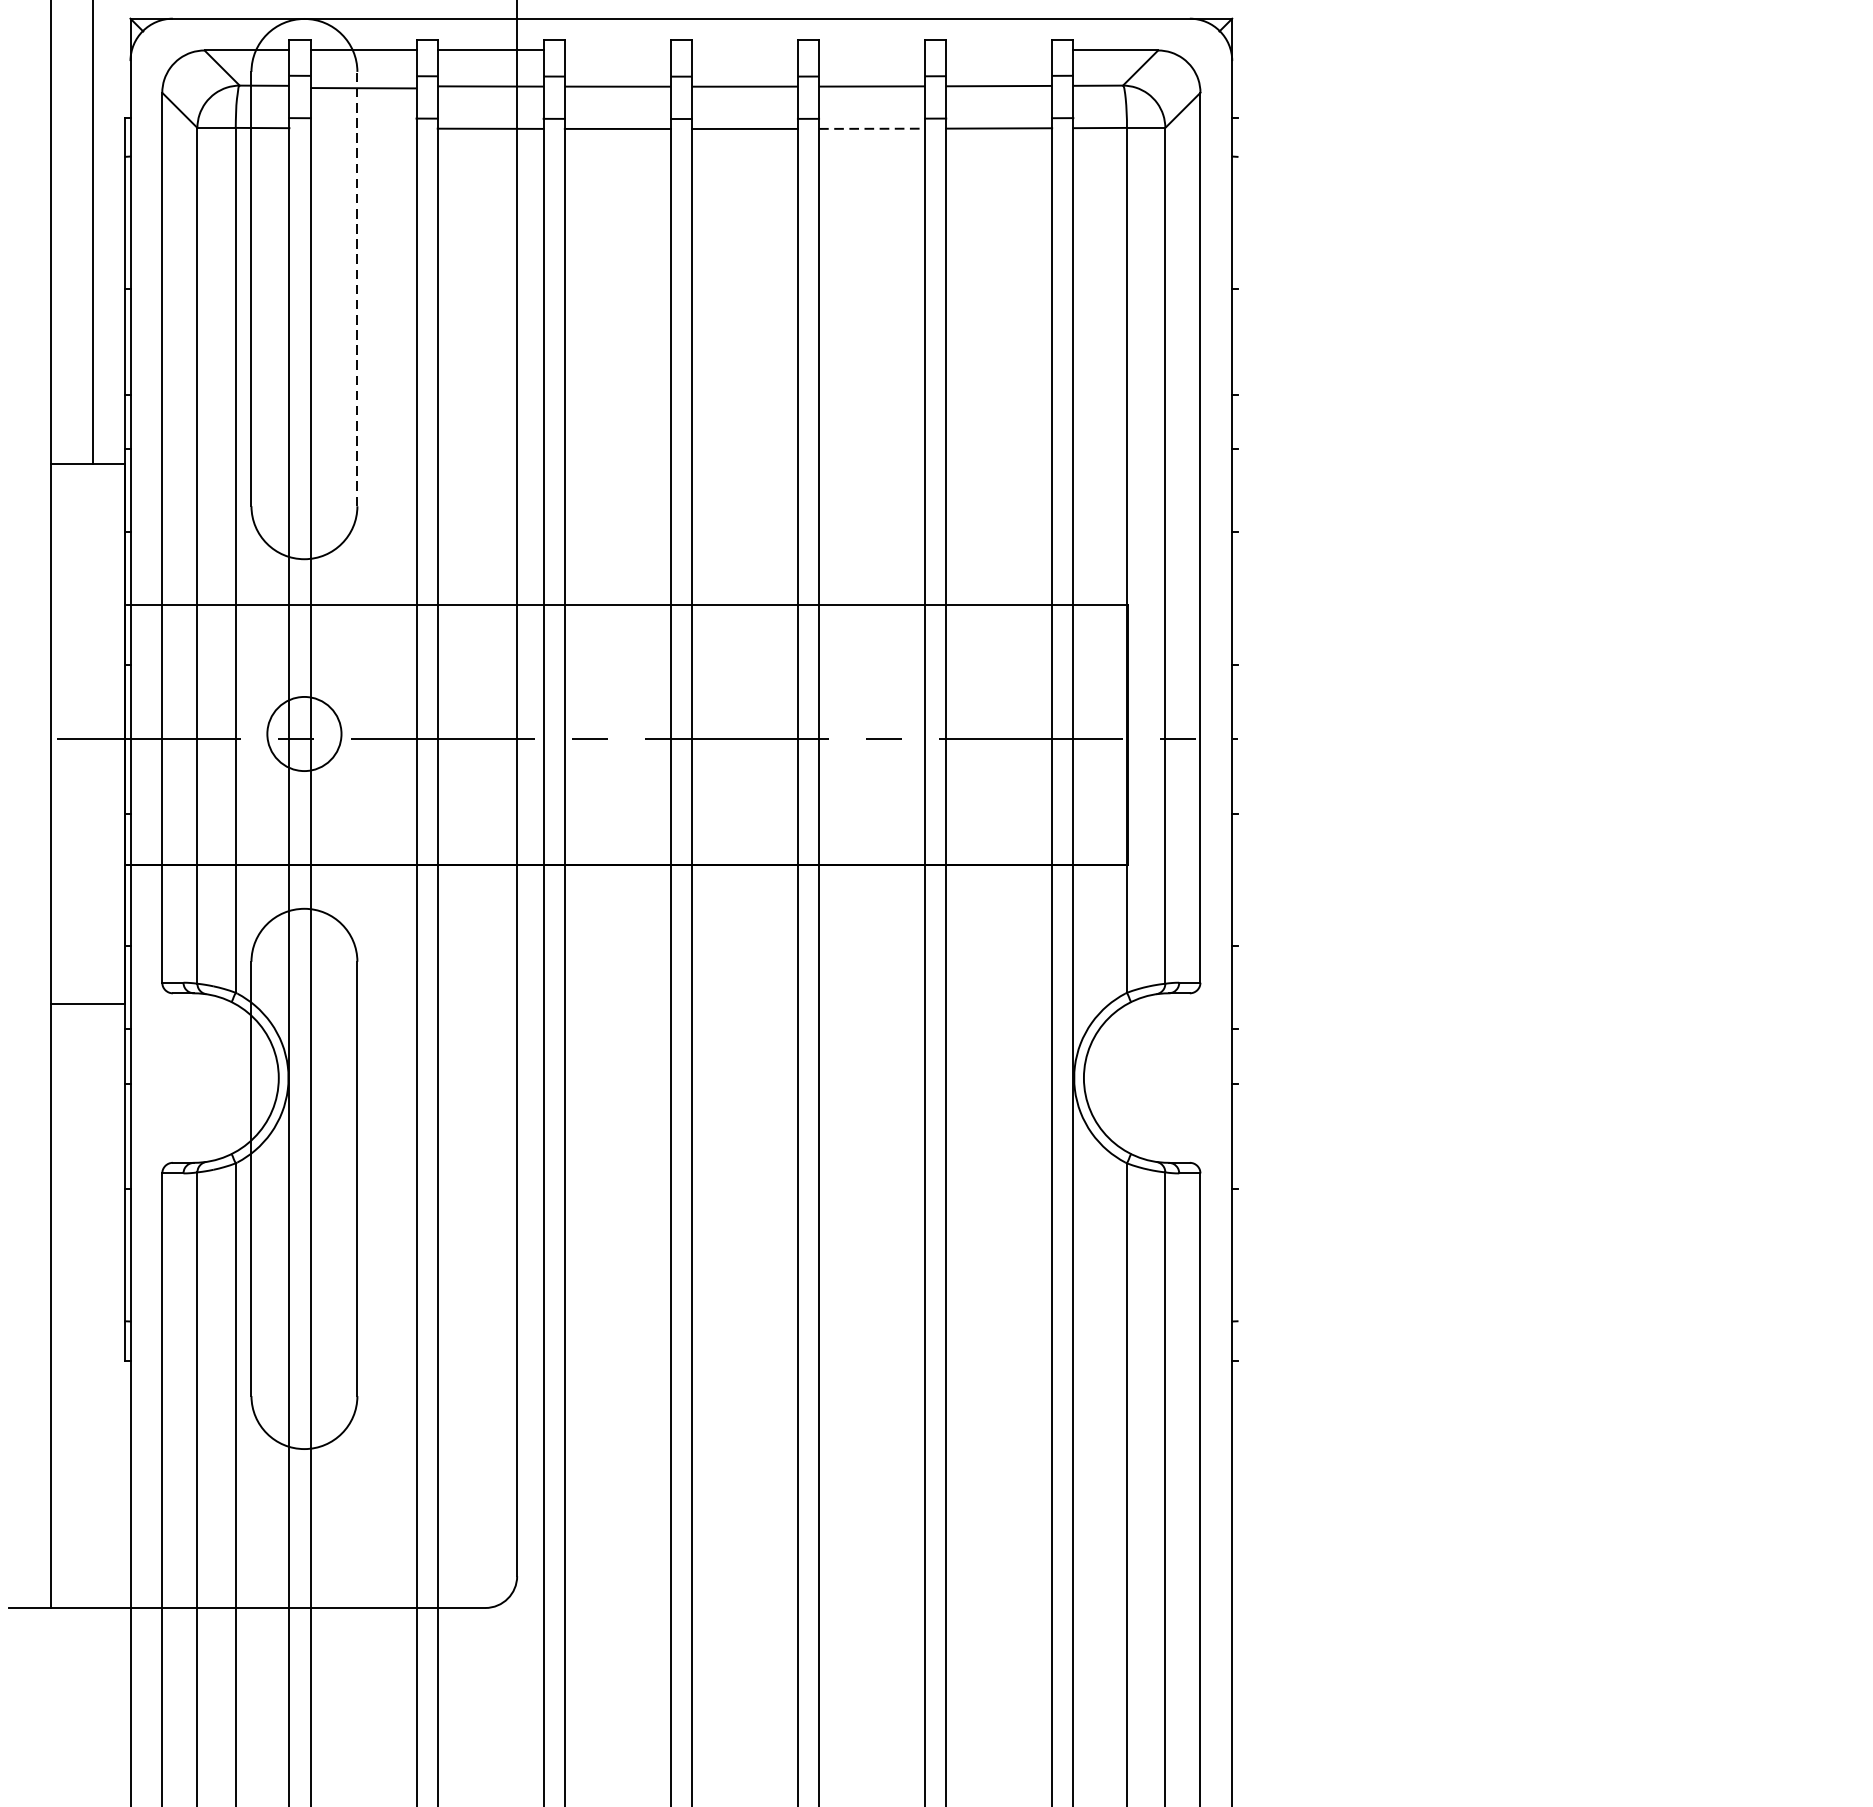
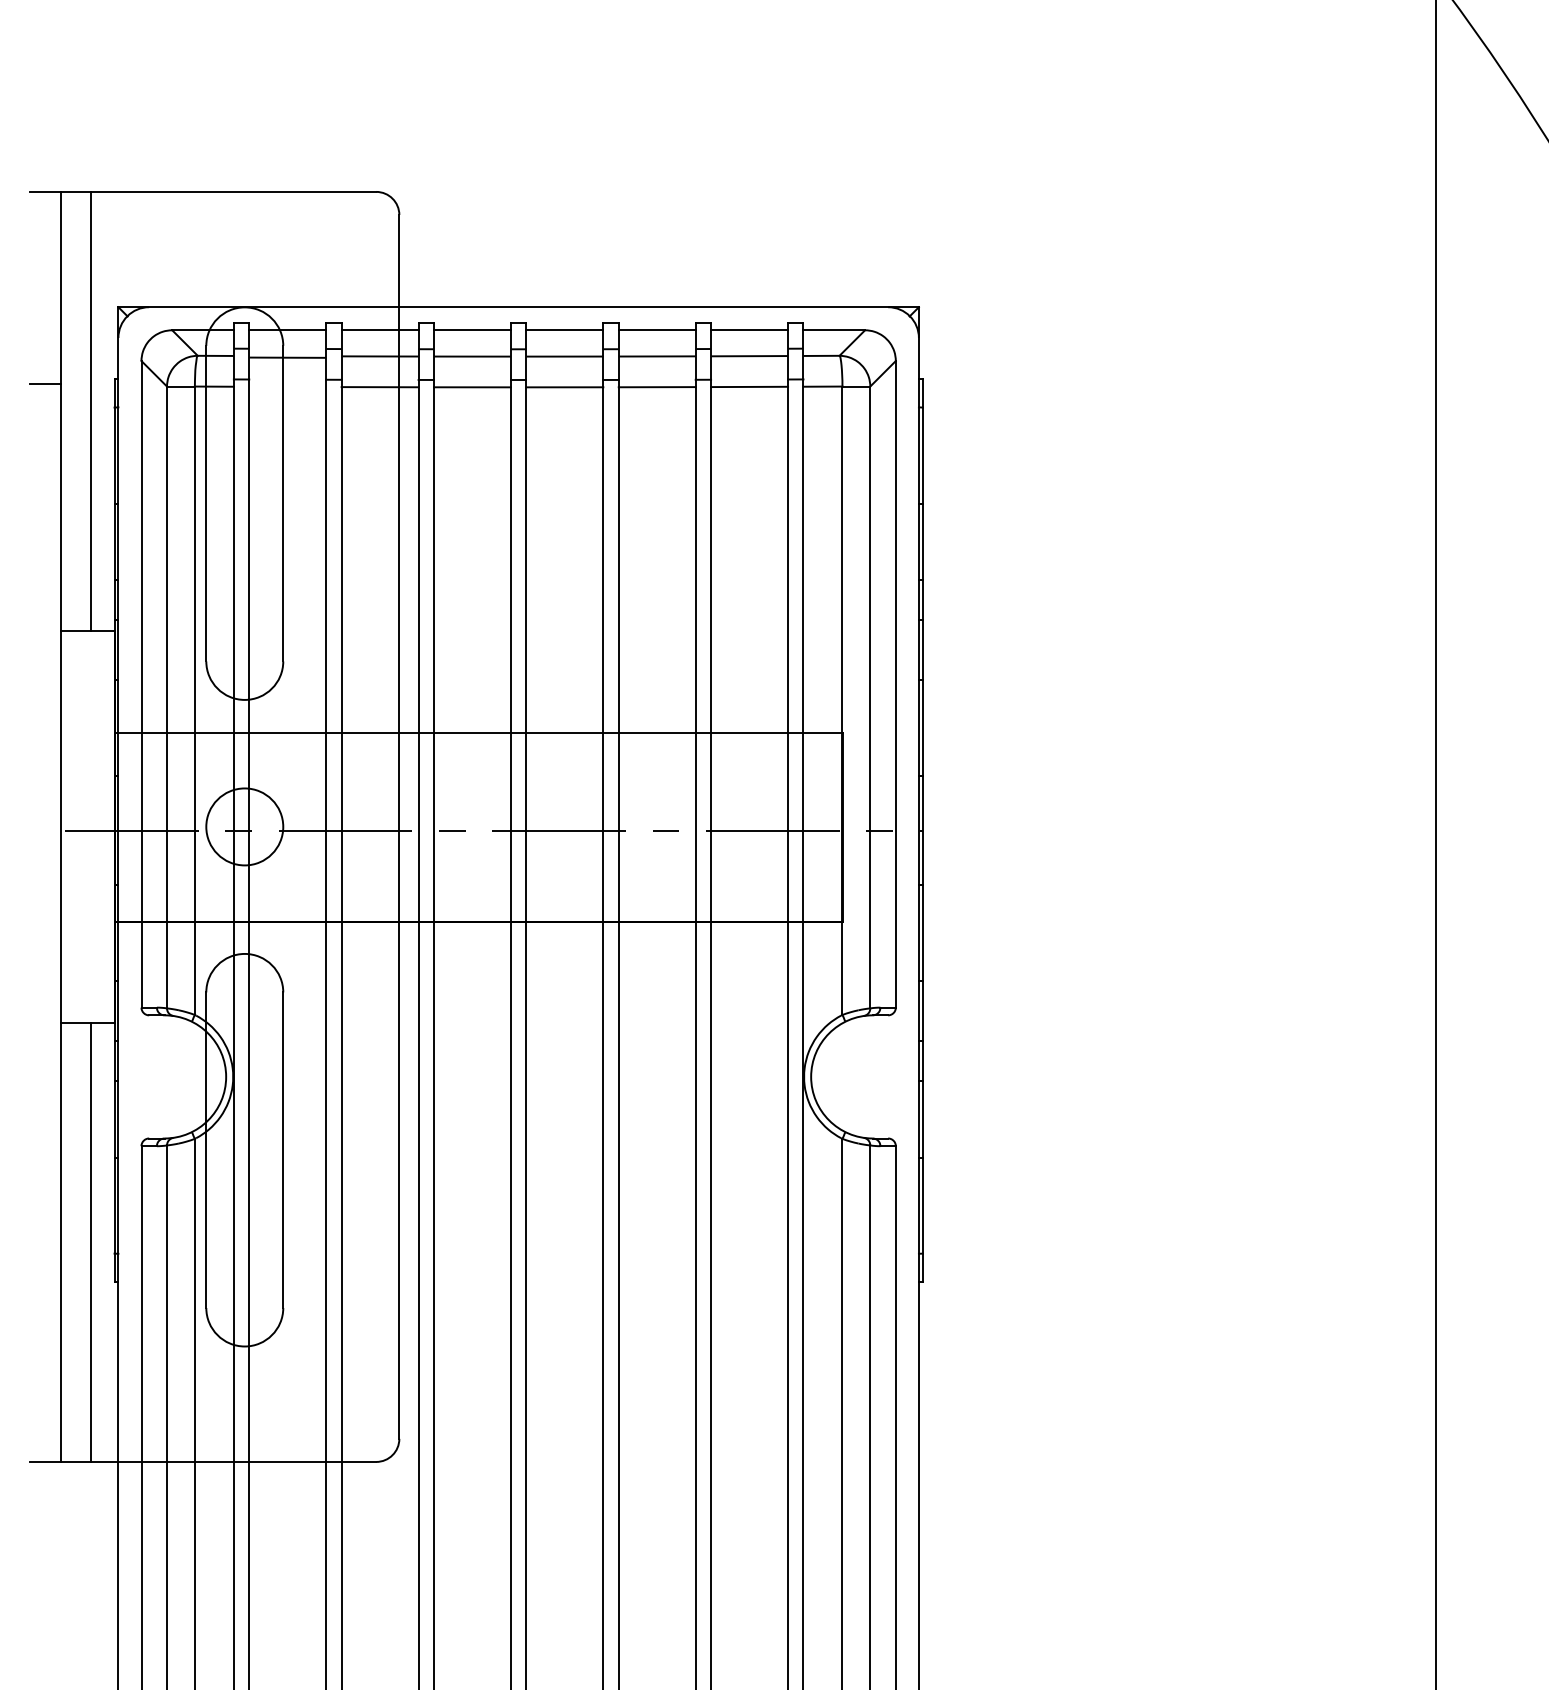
line: (617, 50) -> (472, 330), added
line: (744, 50) -> (564, 330), added
line: (871, 50) -> (656, 330), added
line: (999, 50) -> (749, 330), added
line: (28, 125) -> (44, 384), added
line: (872, 129) -> (657, 387), dashed -> solid
line: (357, 288) -> (283, 503), dashed -> solid
circle: (304, 733) -> (244, 826), size x1.43
line: (1237, 738) -> (922, 830), added
line: (93, 1305) -> (91, 1242), added

